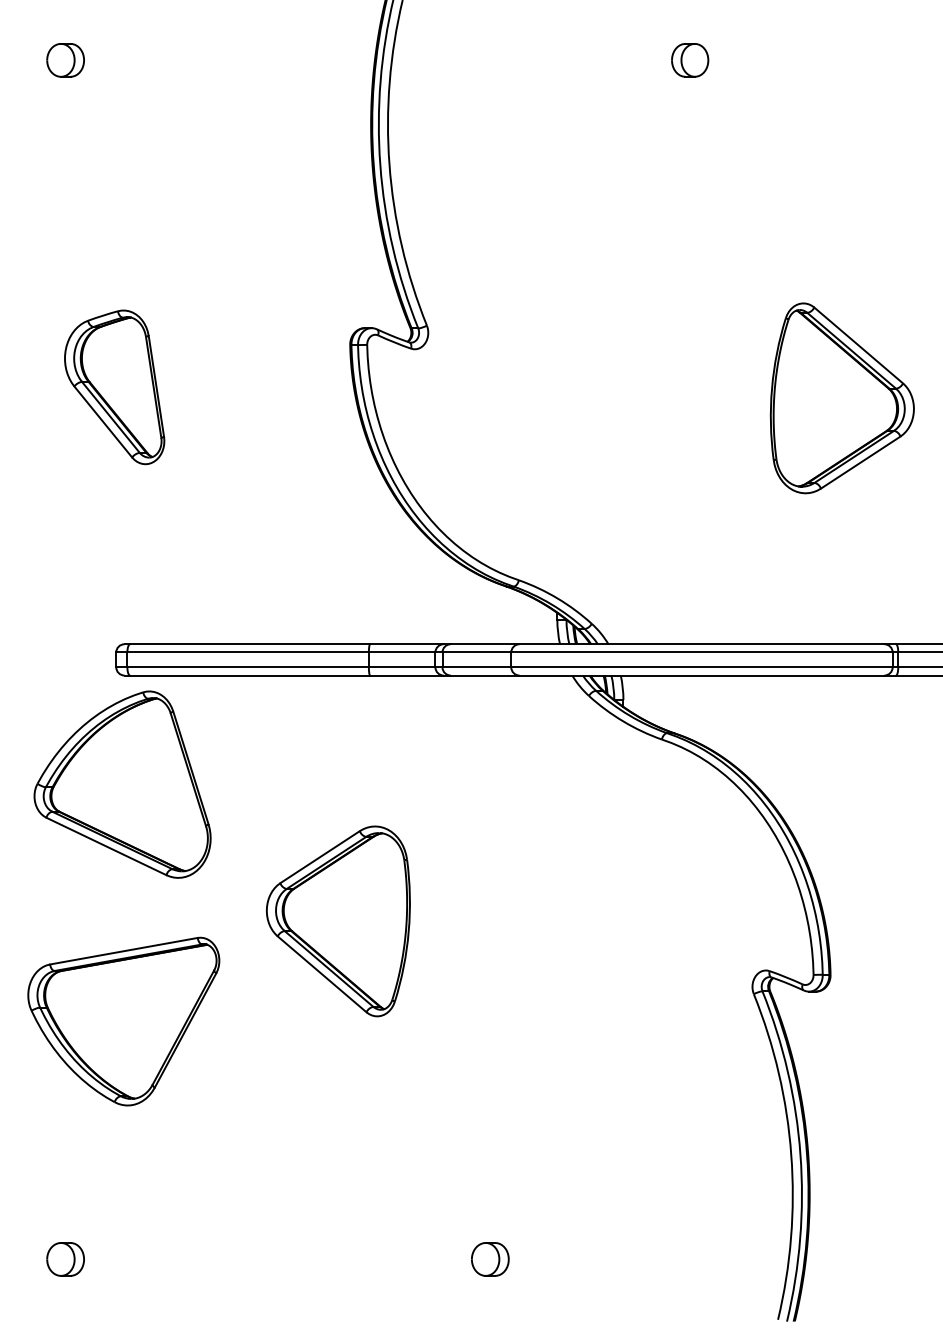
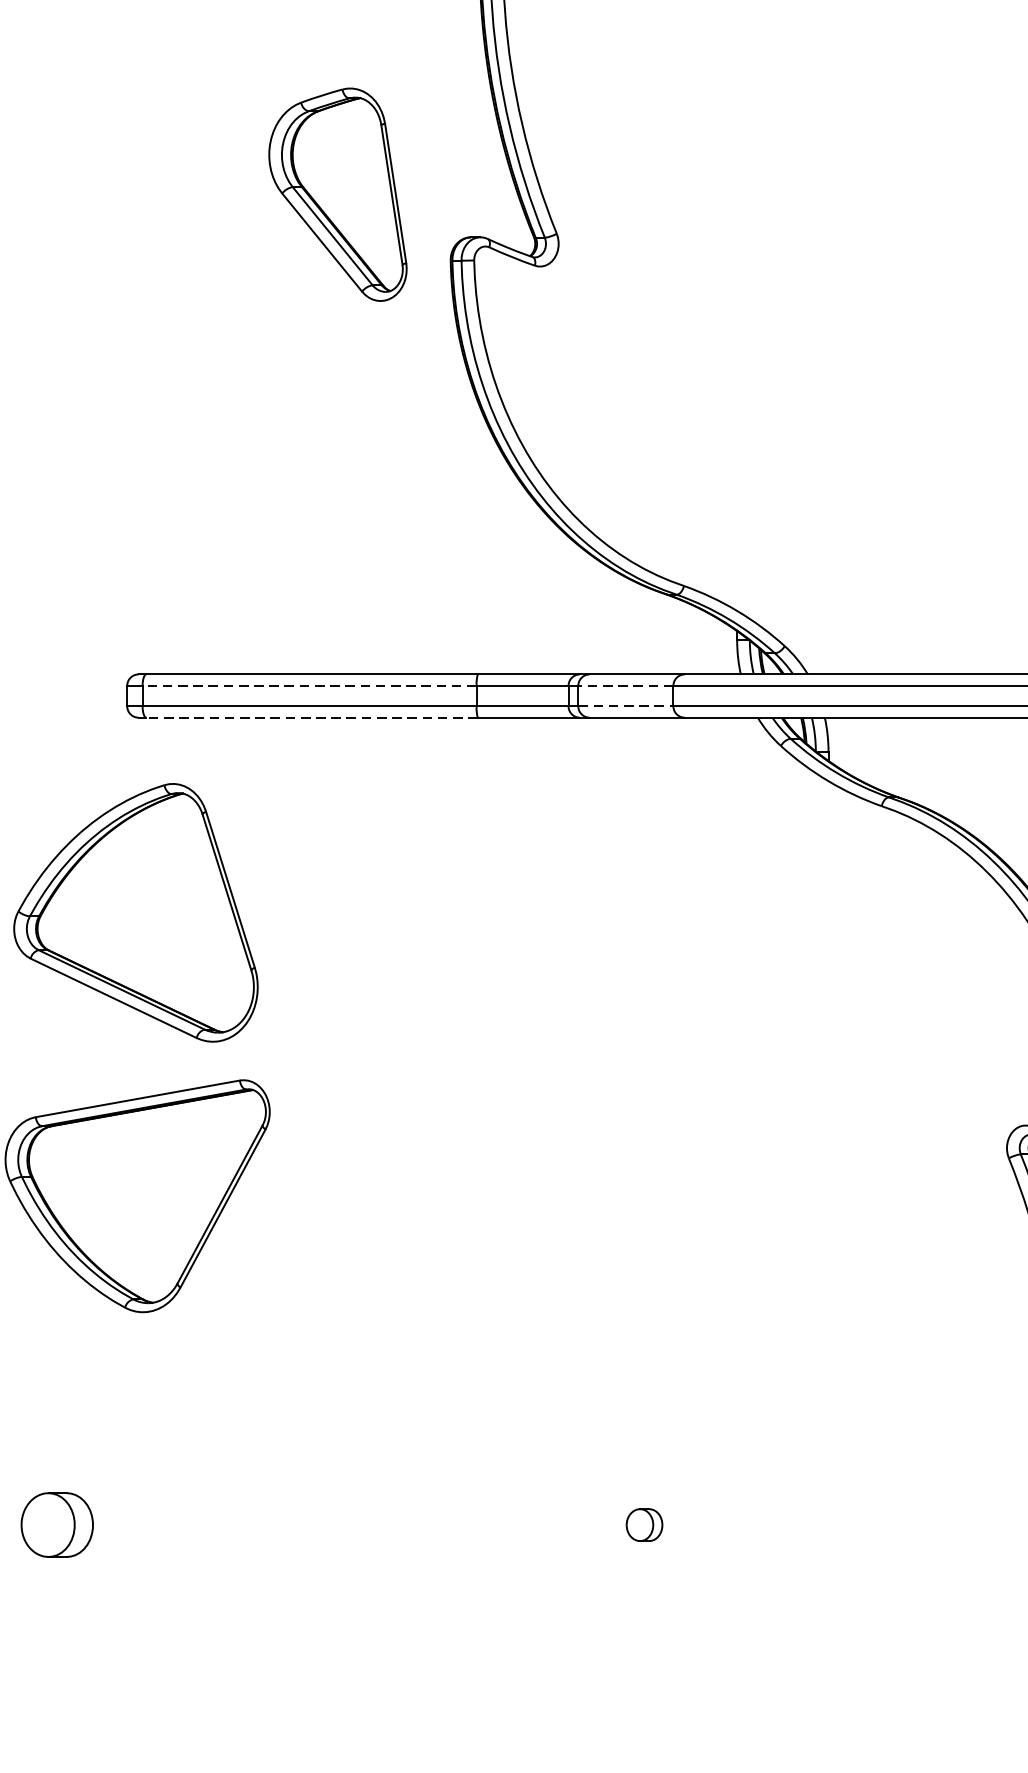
part: (114, 387) -> (337, 194), moved
line: (248, 652) -> (310, 685), solid -> dashed
line: (476, 652) -> (625, 685), solid -> dashed
line: (477, 667) -> (626, 706), solid -> dashed
line: (249, 675) -> (311, 717), solid -> dashed
part: (122, 784) -> (135, 912), moved
part: (338, 921) -> (434, 1057), removed
part: (65, 1259) -> (57, 1525), size x1.4
part: (490, 1259) -> (644, 1525), size x0.7

